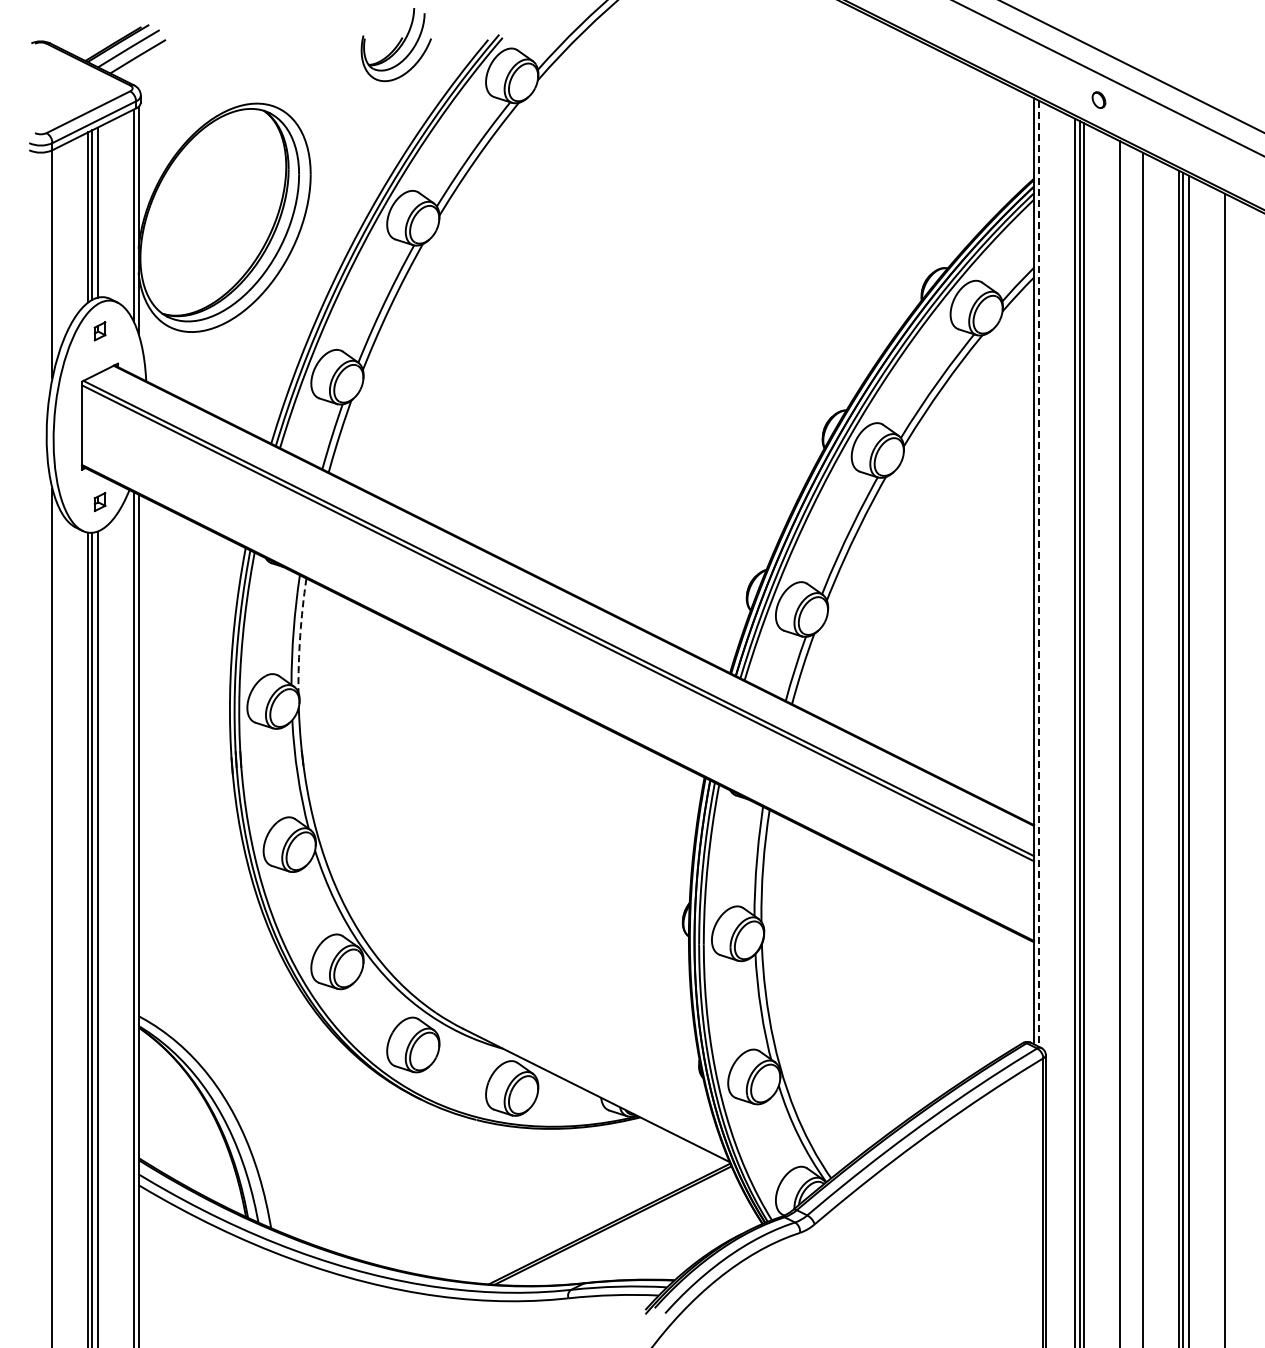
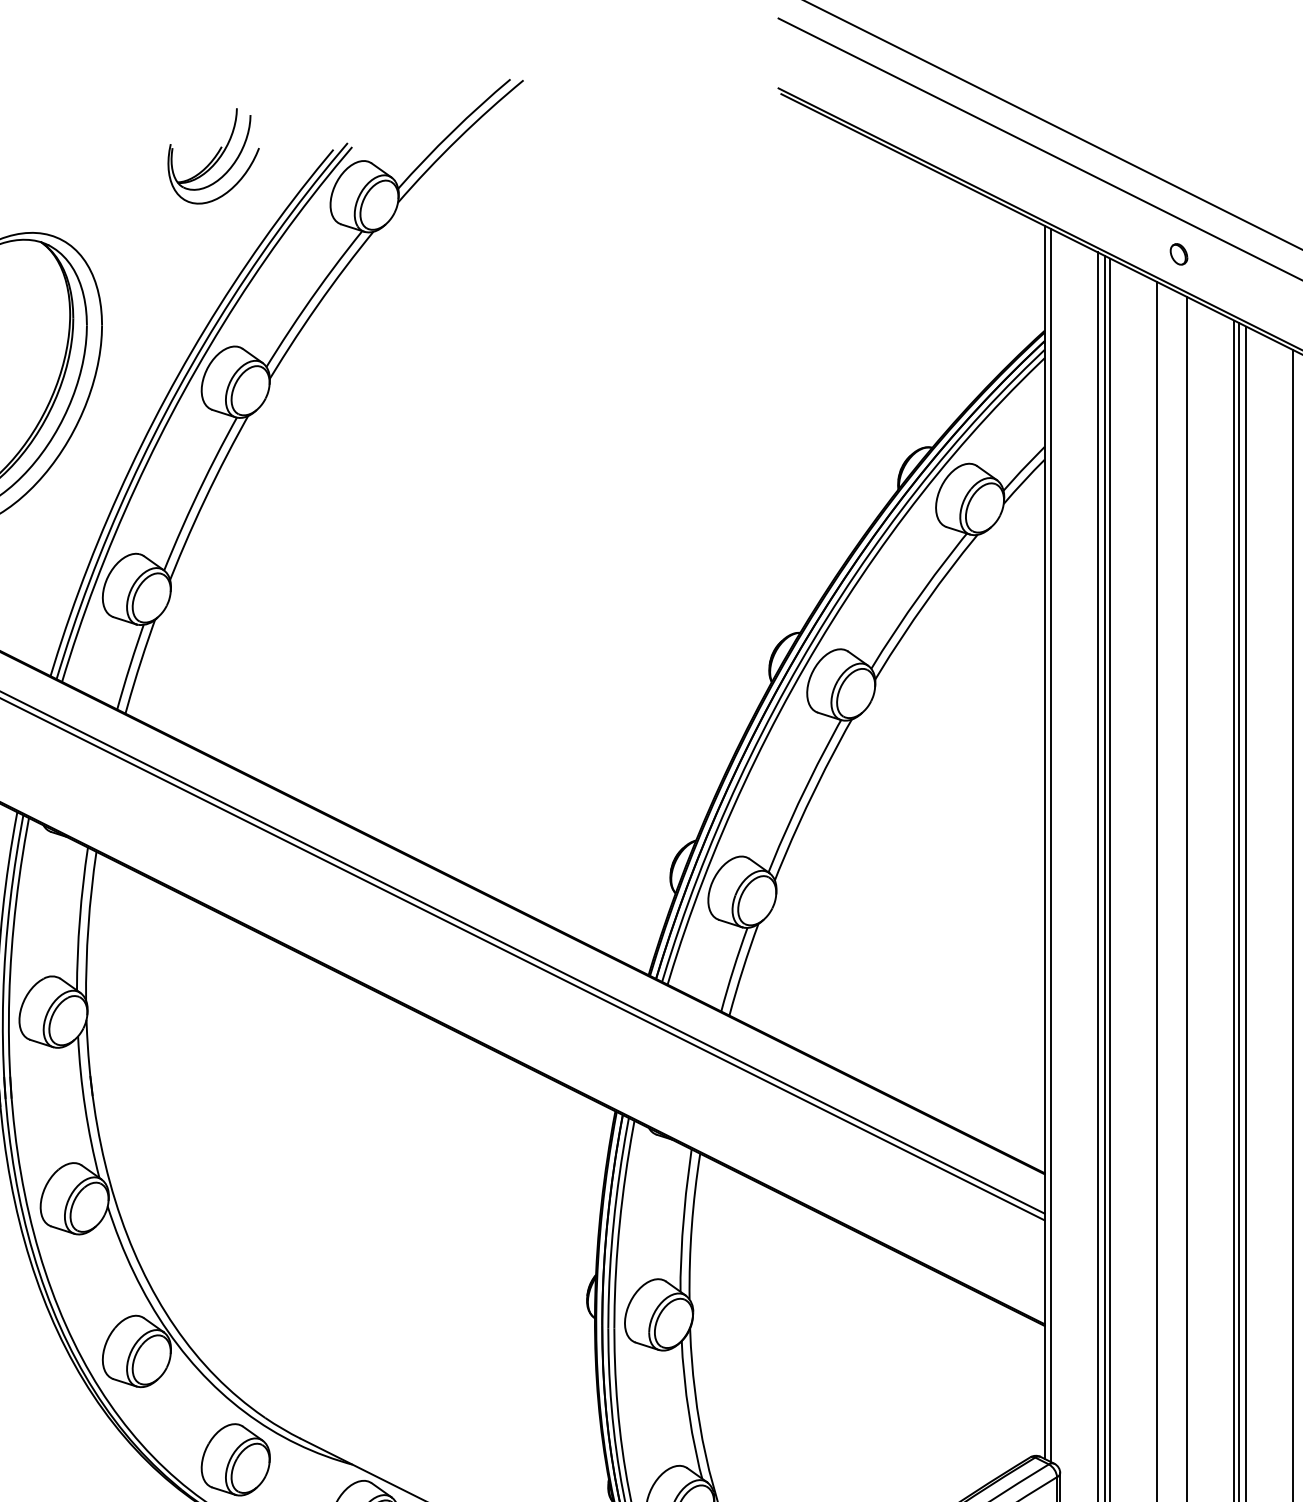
part: (1098, 99) -> (1178, 253), moved
line: (1038, 574) -> (1050, 846), dashed -> solid
arc: (300, 635) -> (88, 926), dashed -> solid

